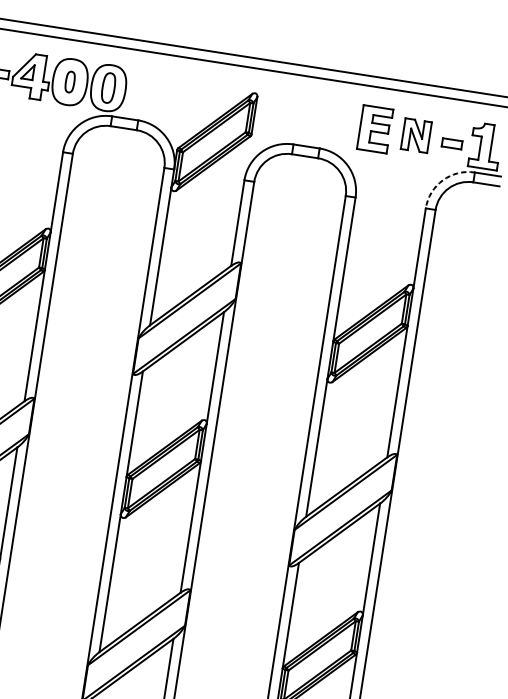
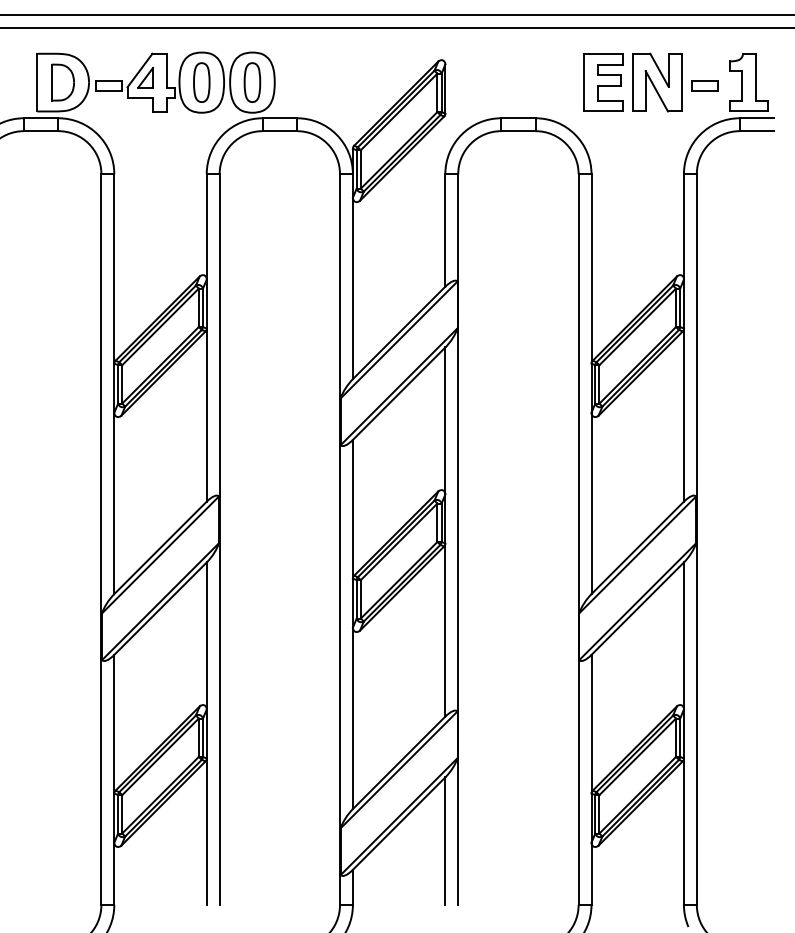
part: (69, 81) -> (201, 82), size x1.43
part: (416, 135) -> (657, 82), size x1.43
arc: (443, 180) -> (700, 134), dashed -> solid

